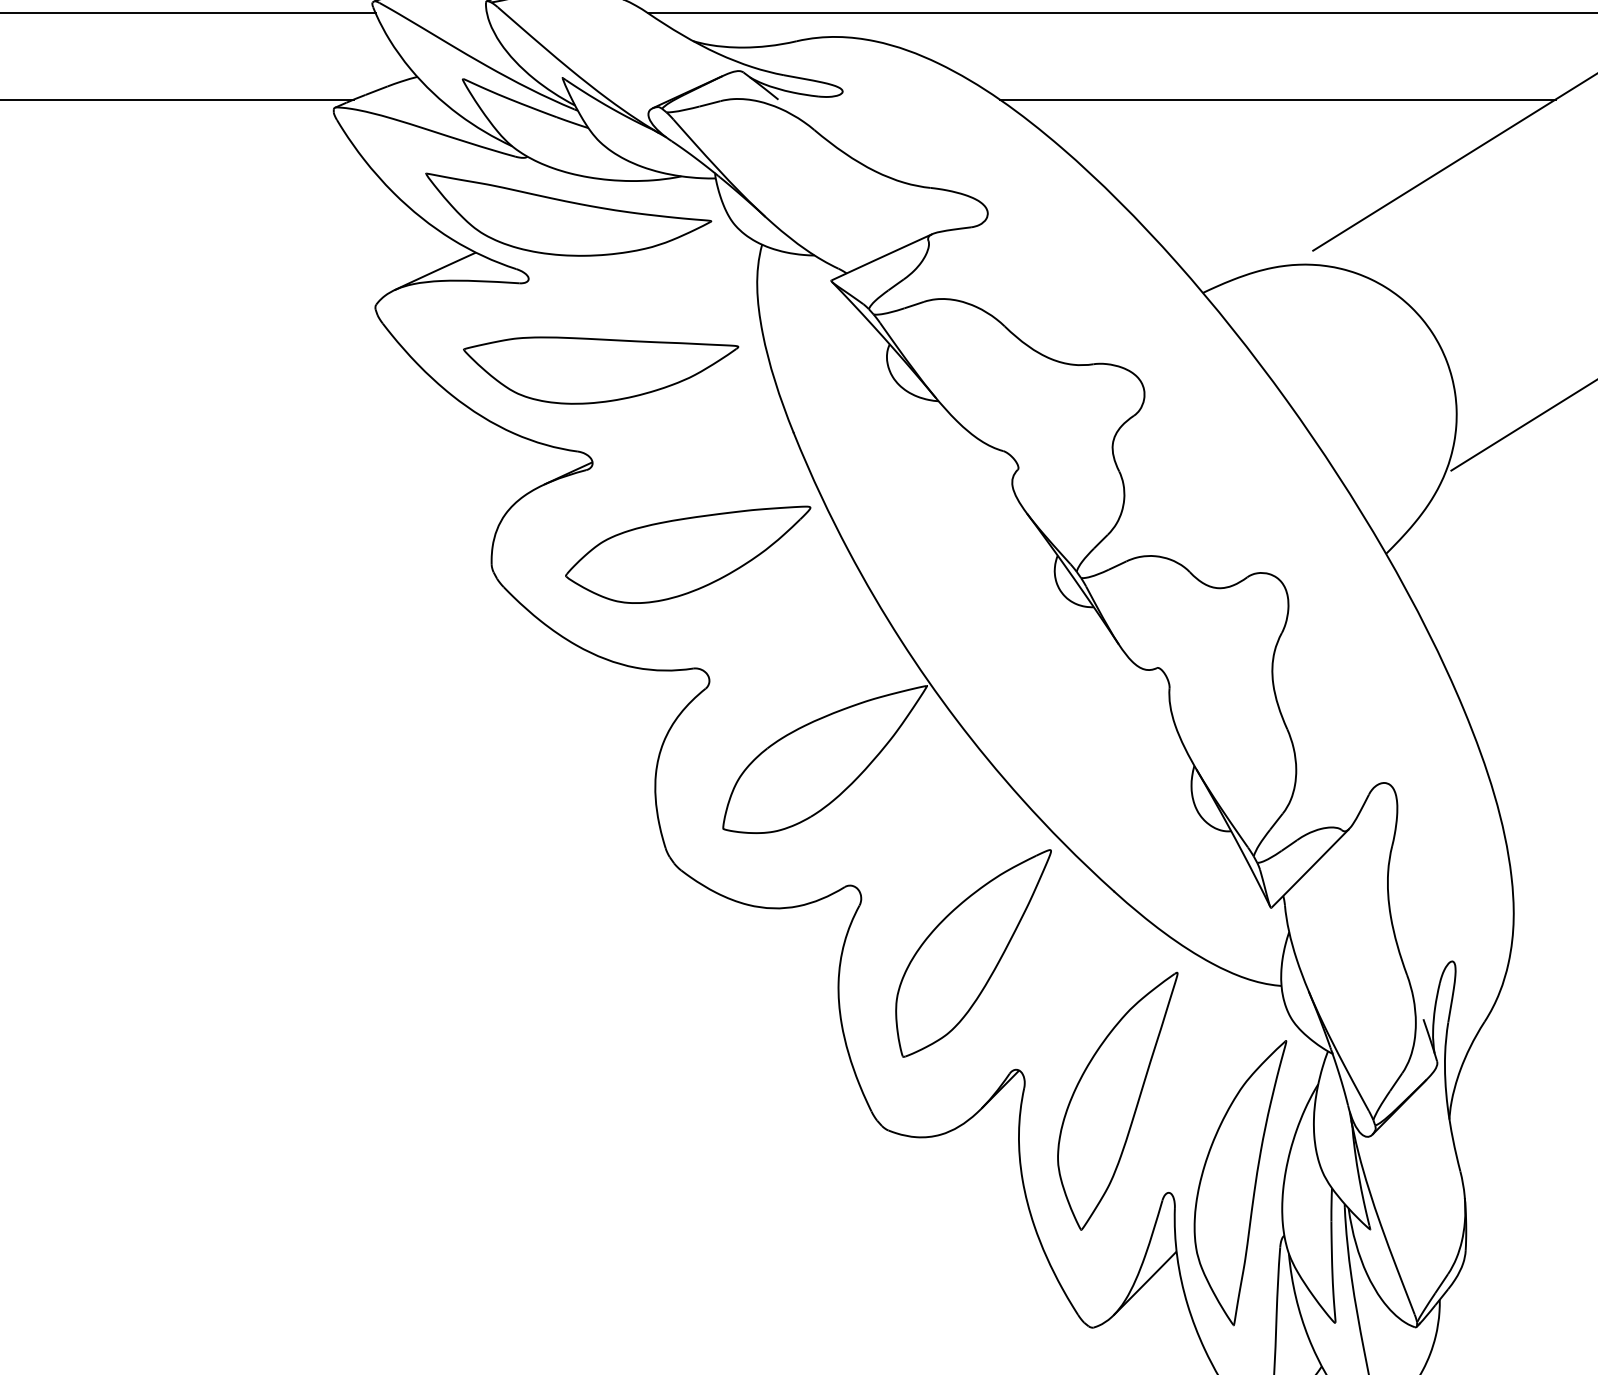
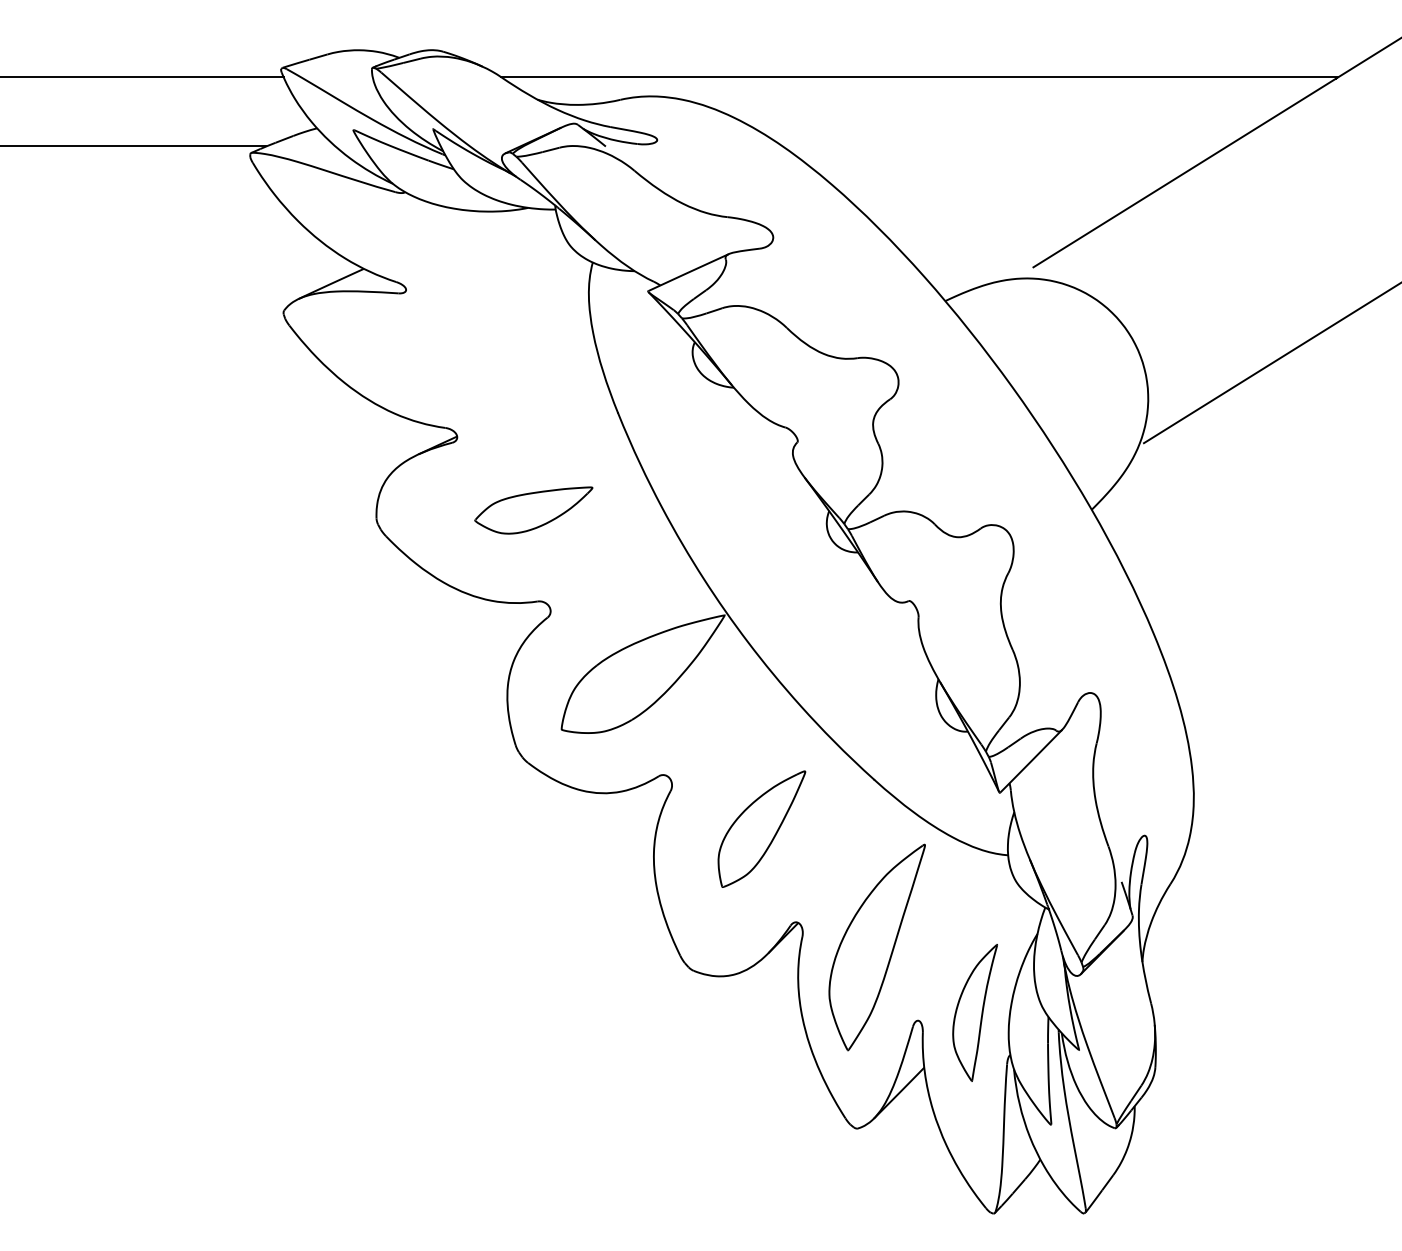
line: (1276, 99) -> (1004, 146), removed
part: (567, 214) -> (437, 238), removed
part: (600, 369) -> (463, 362), removed
part: (687, 554) -> (533, 510), size x0.6
part: (973, 952) -> (761, 828), size x0.7
part: (1239, 1182) -> (974, 1012), size x0.6

